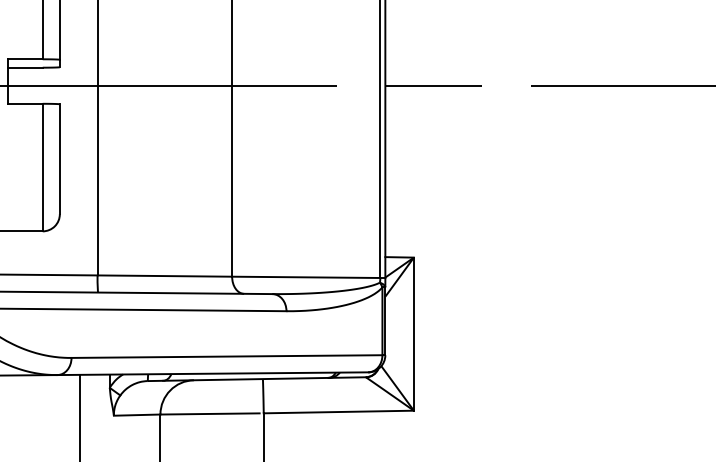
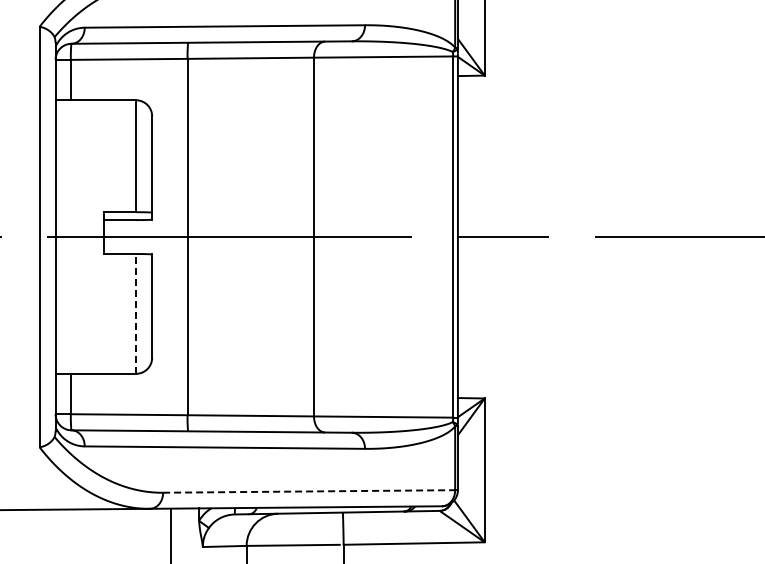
line: (43, 167) -> (136, 313), solid -> dashed
line: (227, 356) -> (309, 491), solid -> dashed

